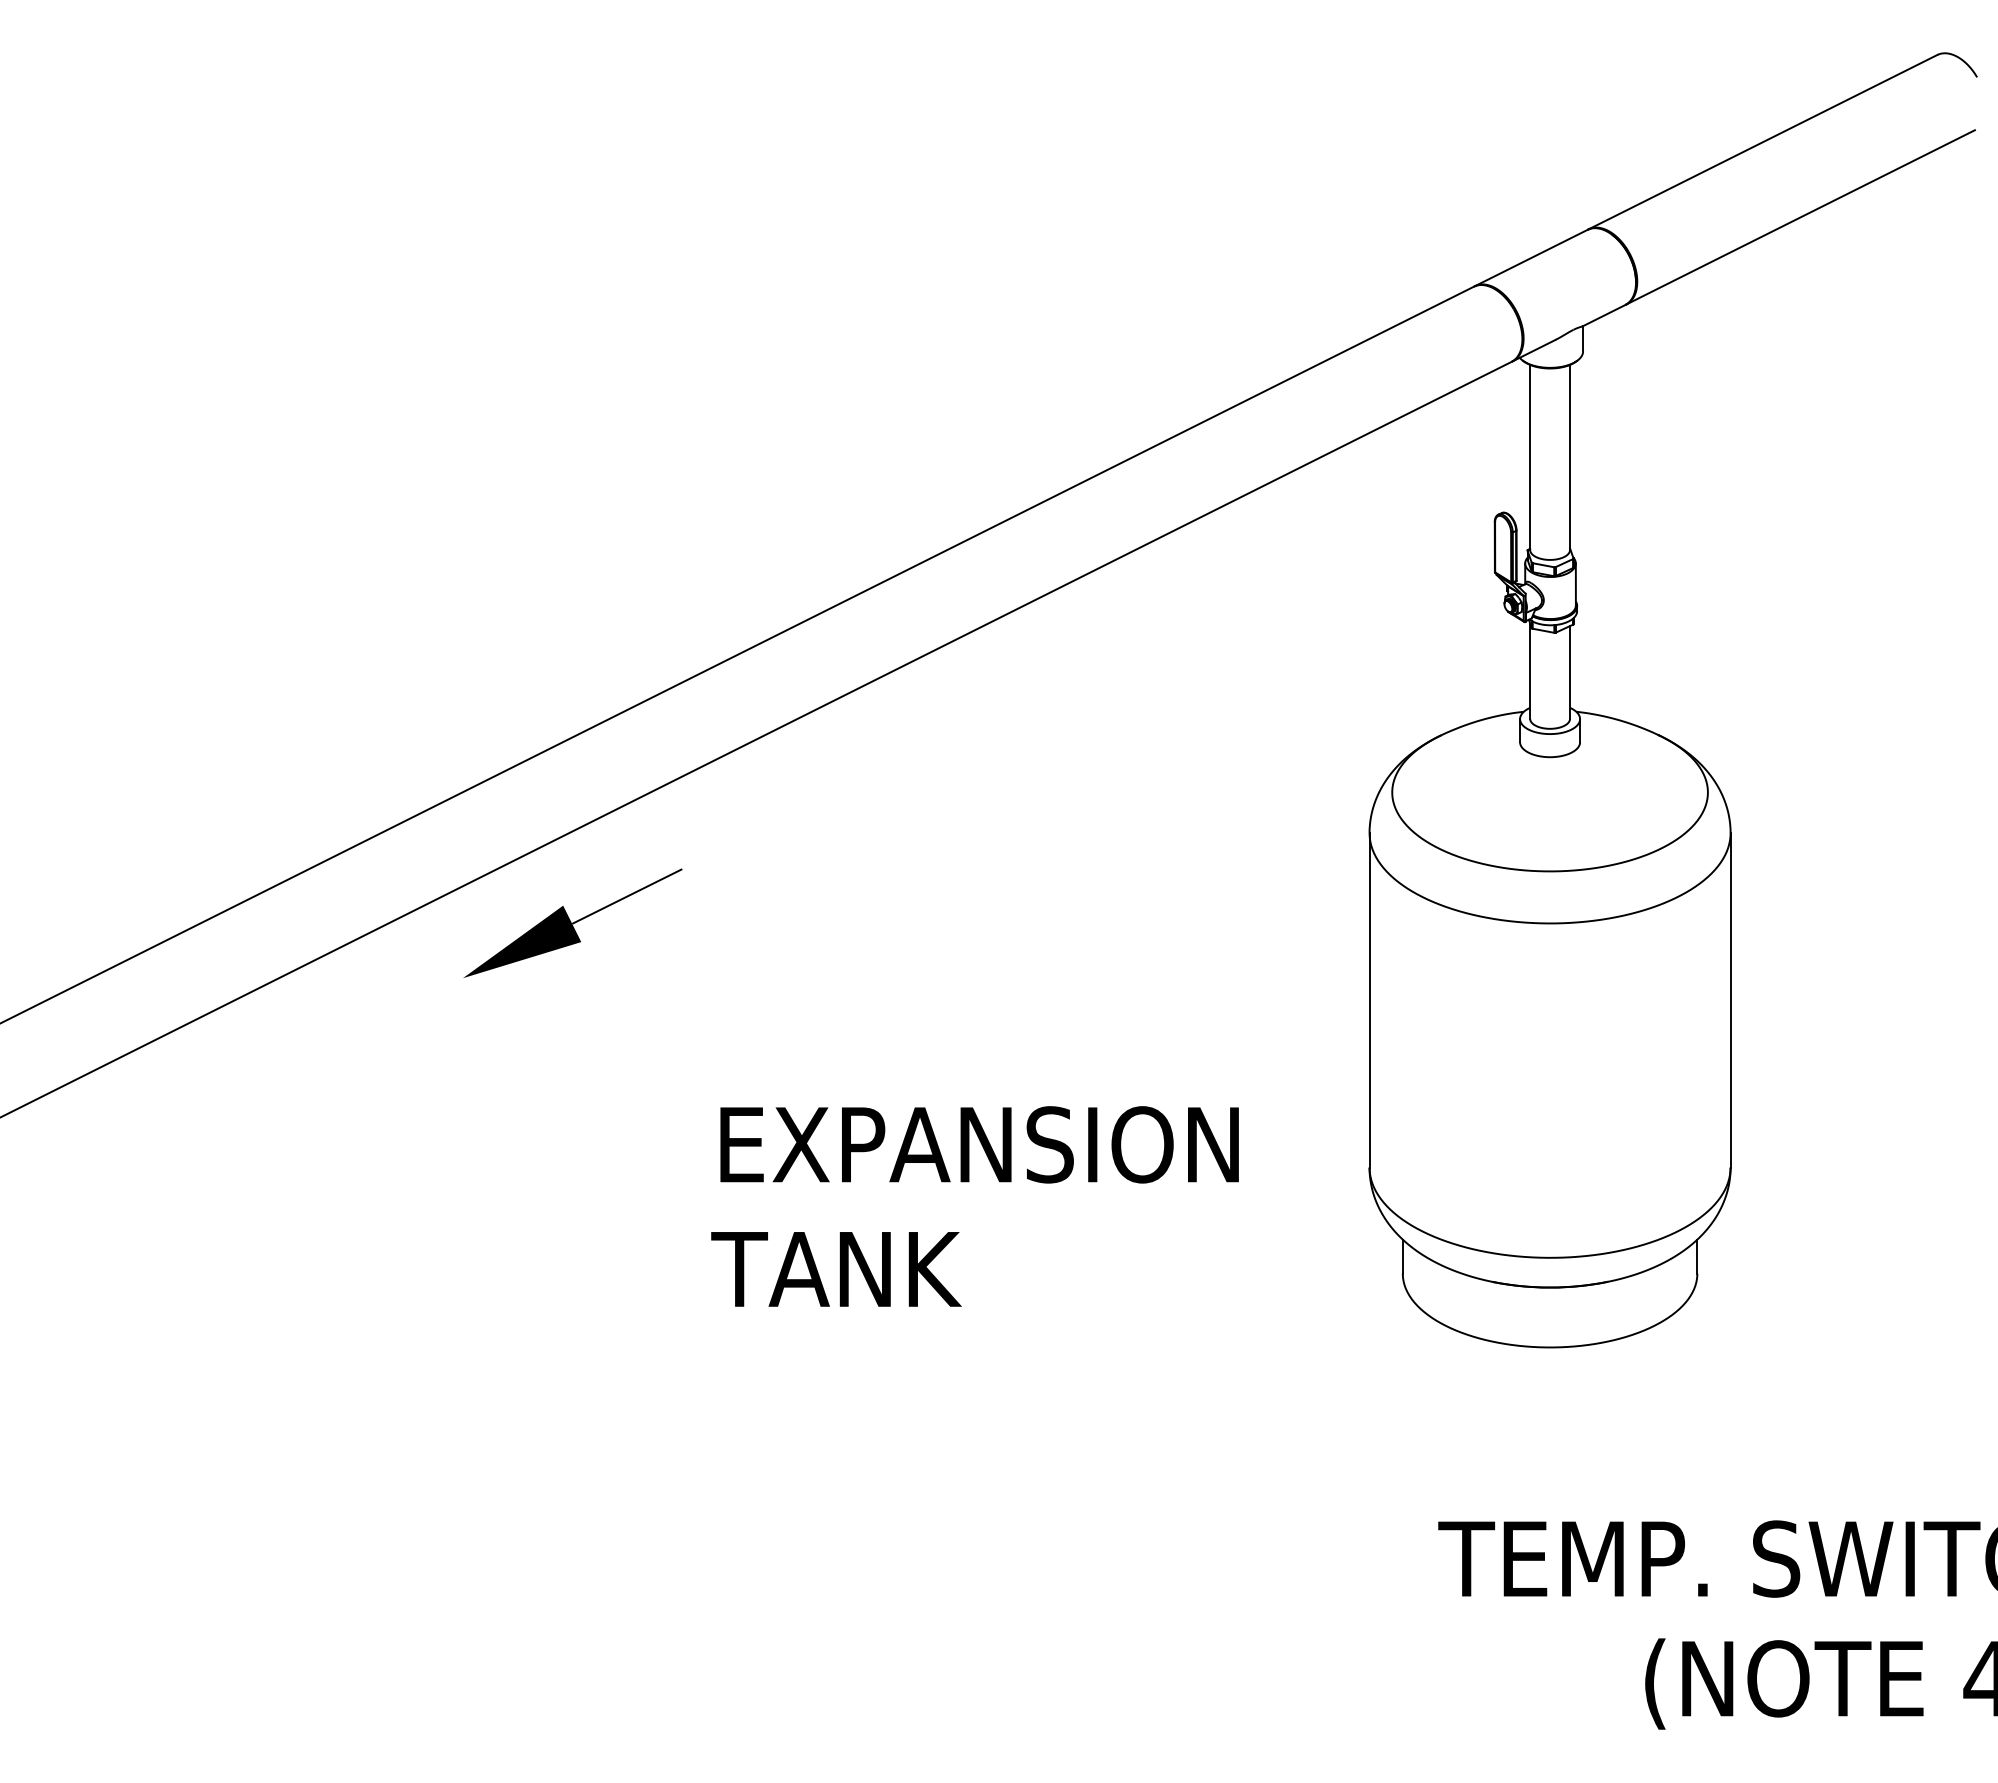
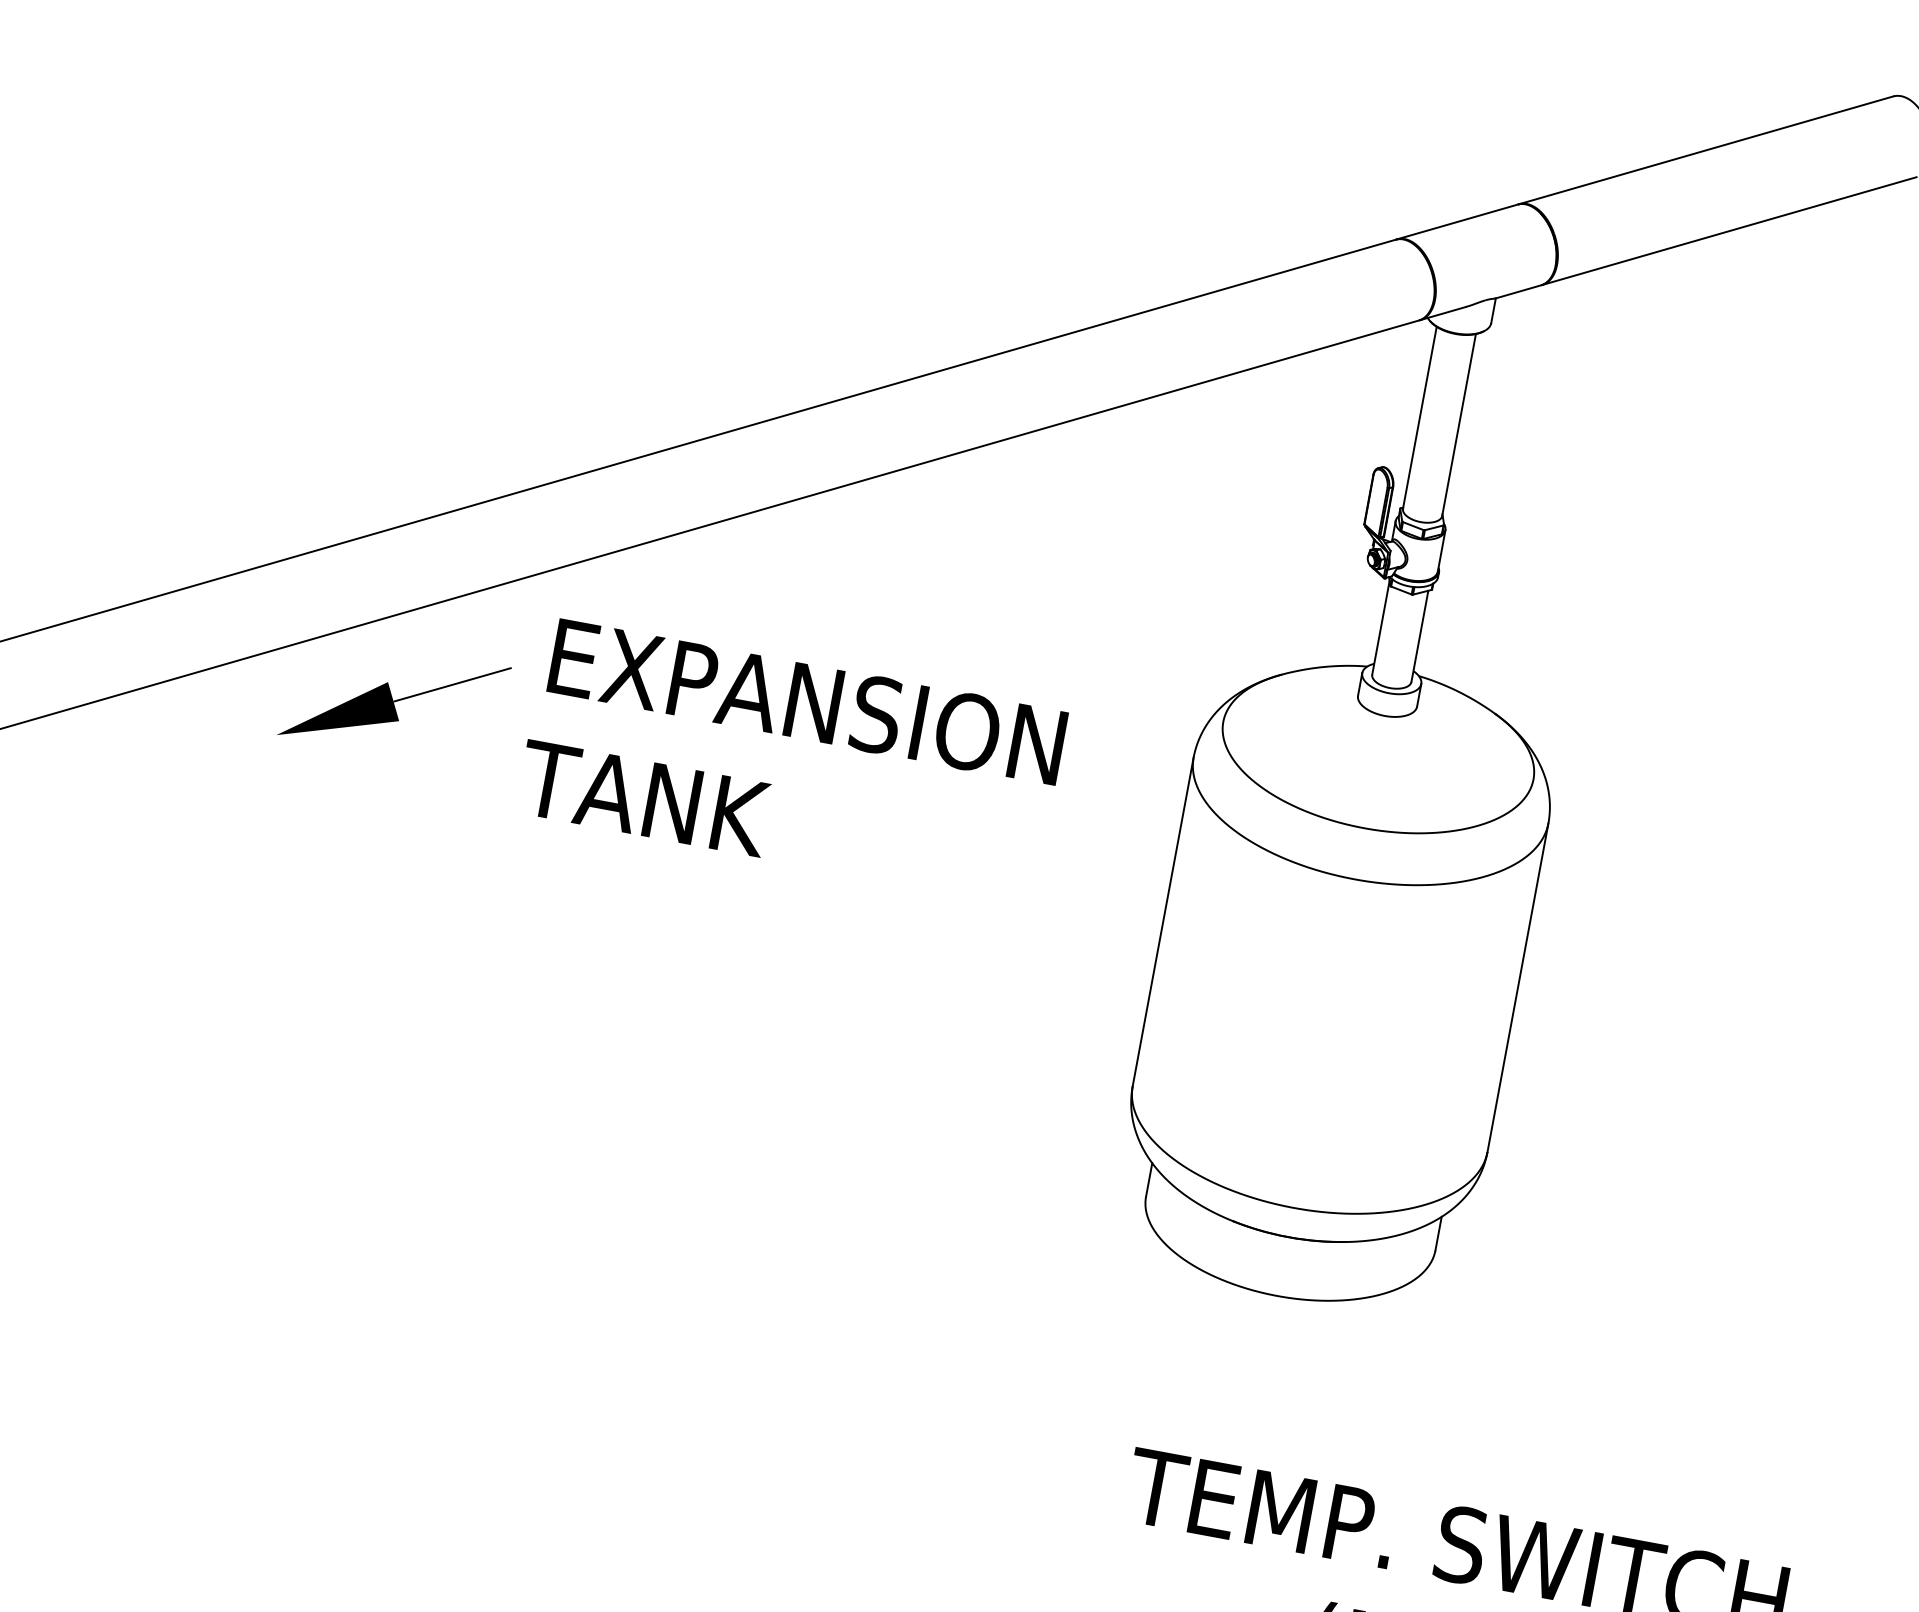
text: (974, 1206) -> (791, 761), moved

